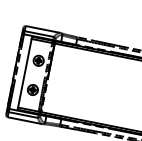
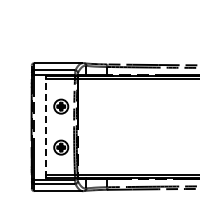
line: (24, 72) -> (45, 126), solid -> dashed

